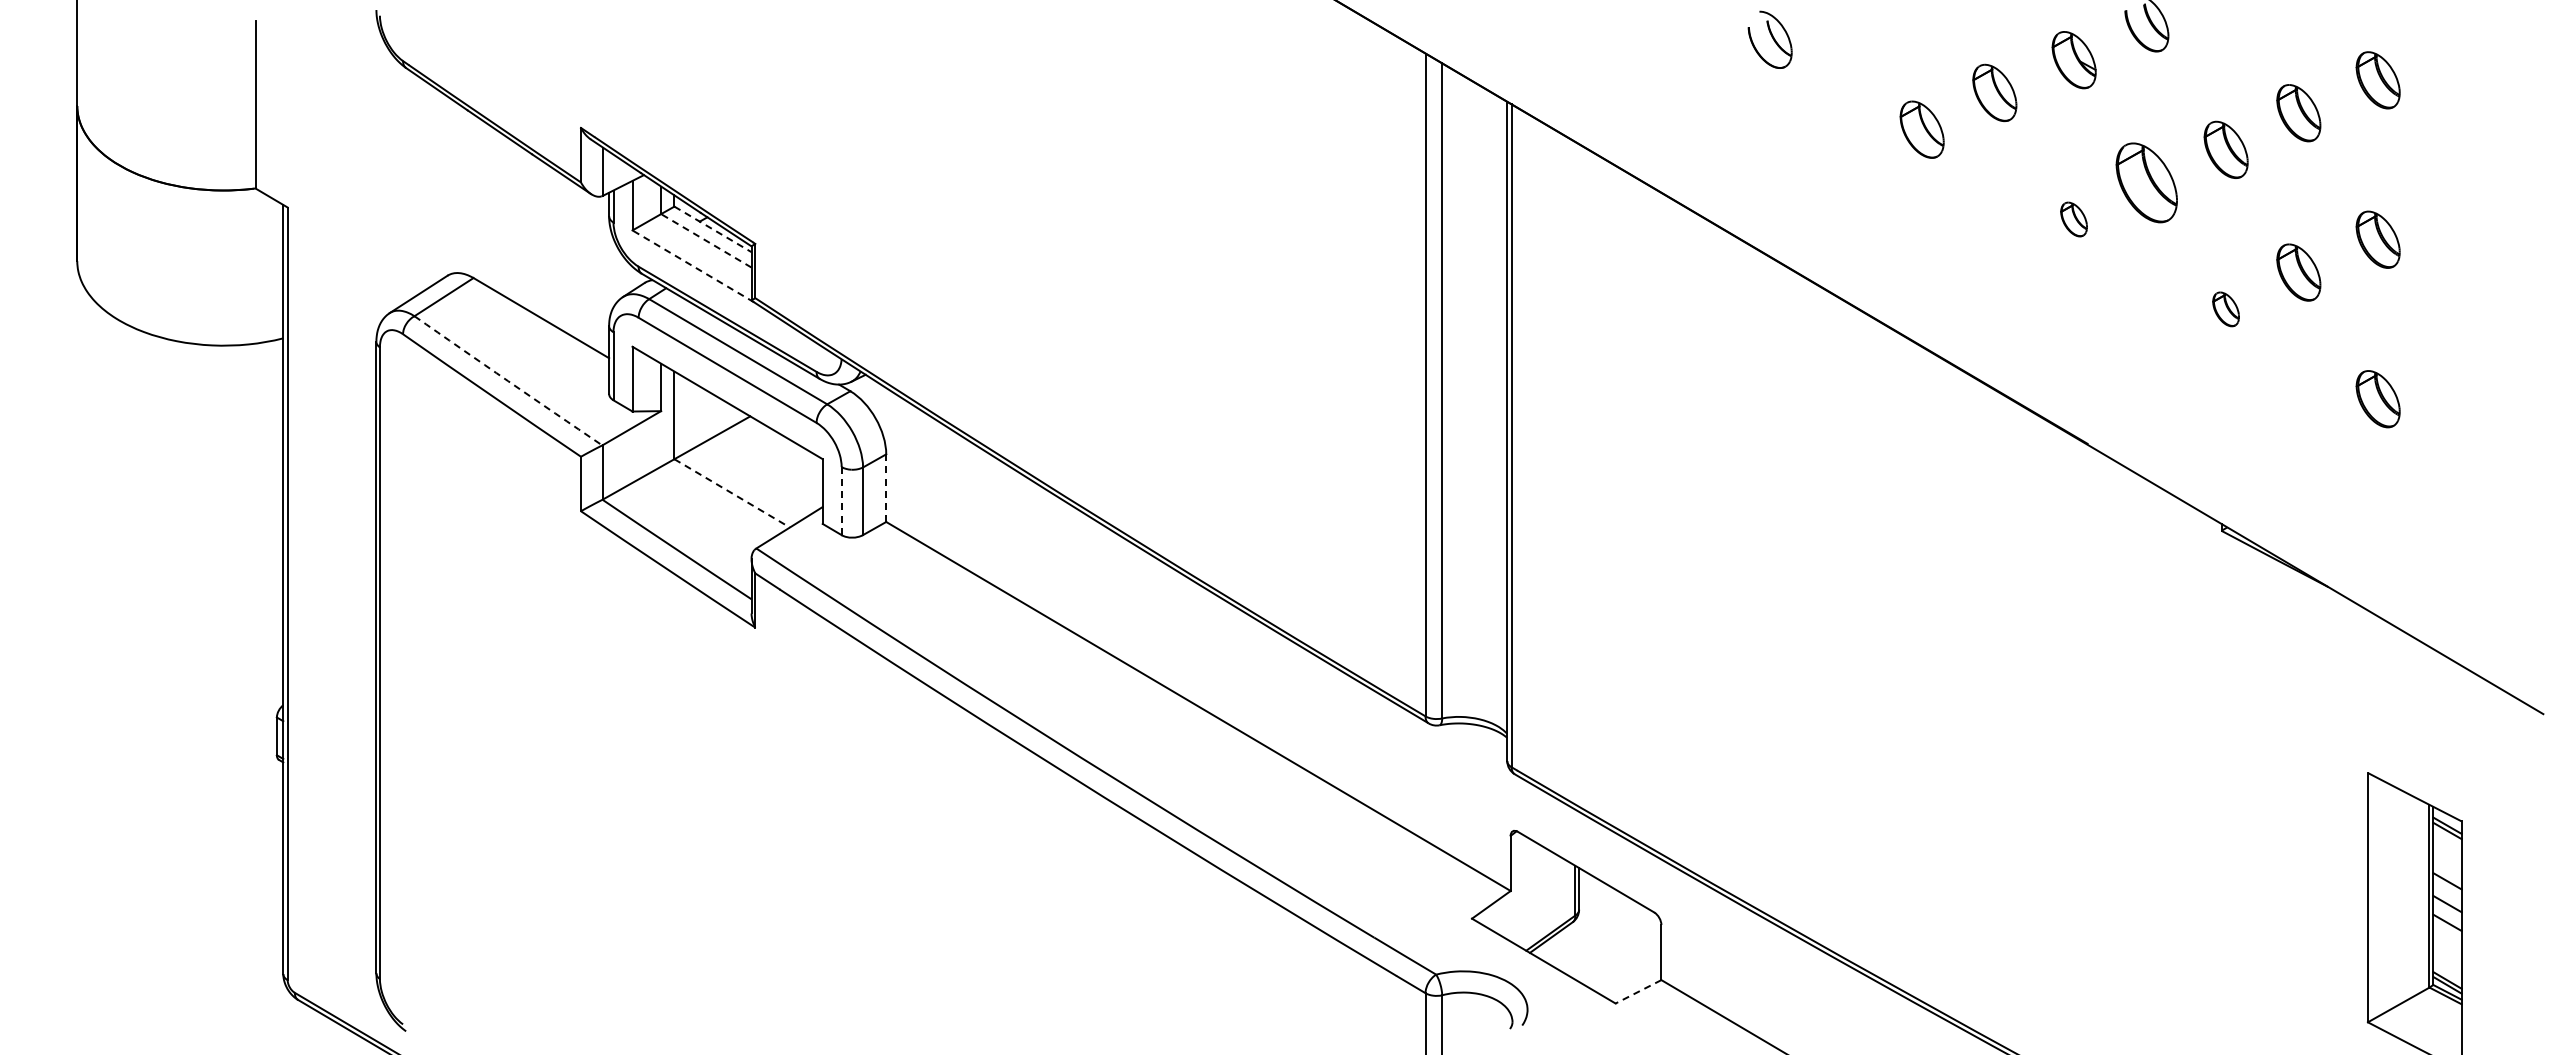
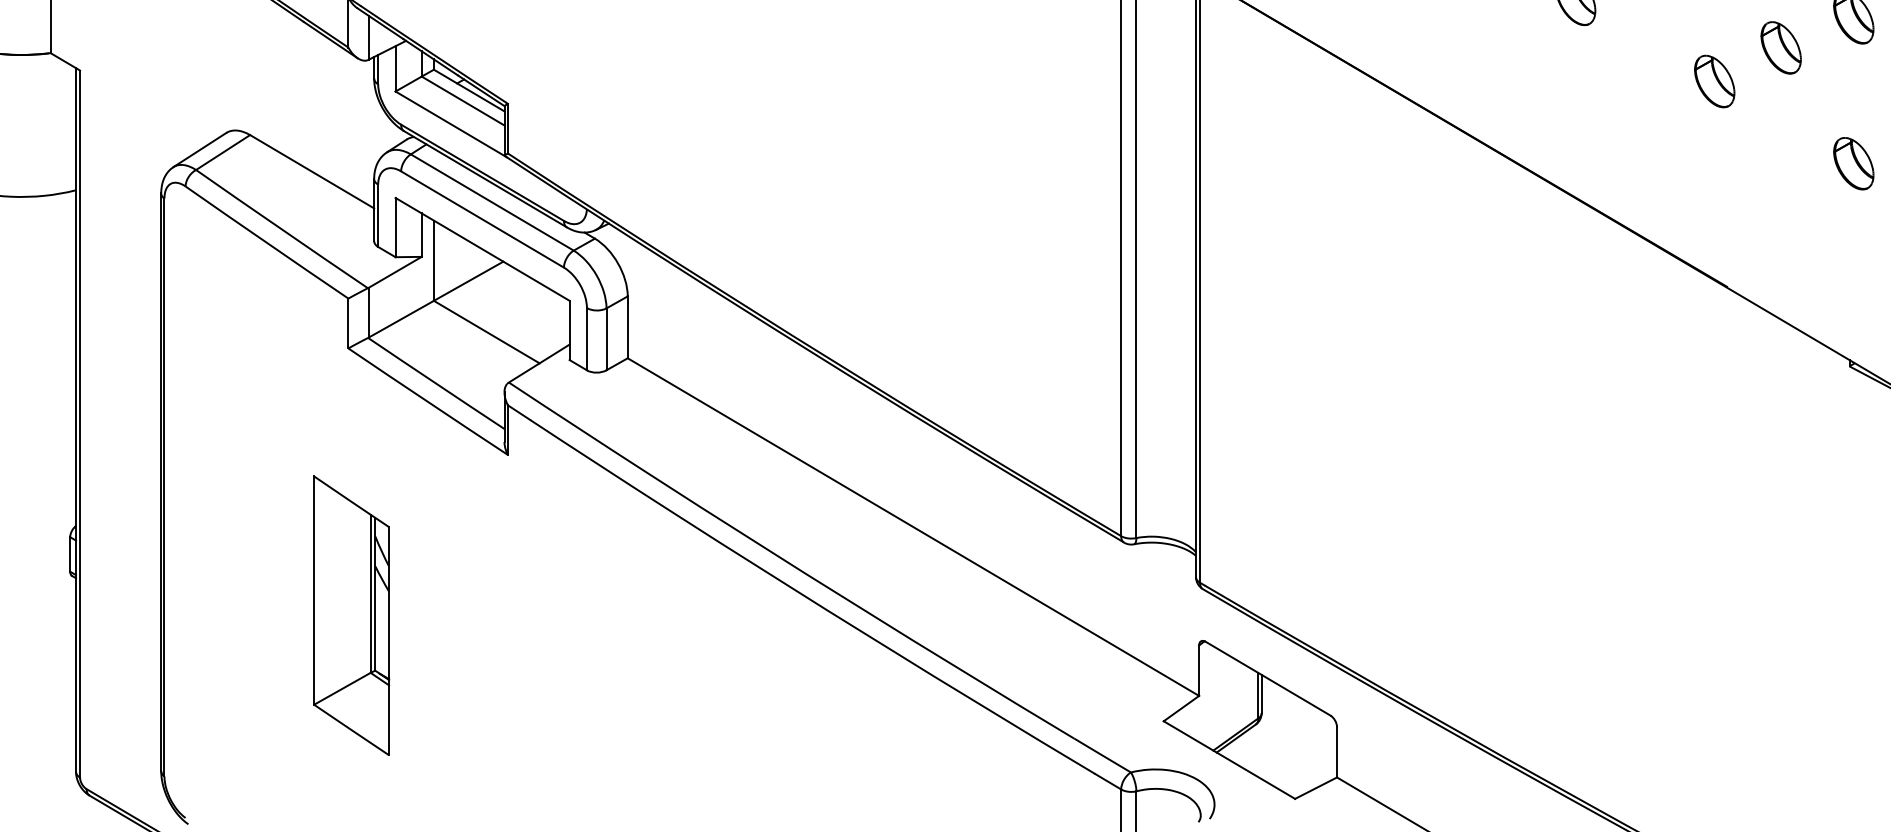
part: (2146, 182) -> (1780, 47), size x0.71
part: (2073, 219) -> (1714, 81), size x1.67
line: (712, 229) -> (468, 90), dashed -> solid
line: (706, 240) -> (463, 100), dashed -> solid
line: (693, 266) -> (451, 124), dashed -> solid
part: (2225, 309) -> (1853, 163), size x1.67
arc: (508, 381) -> (282, 229), dashed -> solid
line: (886, 488) -> (627, 327), dashed -> solid
line: (732, 493) -> (487, 332), dashed -> solid
line: (841, 501) -> (586, 339), dashed -> solid
part: (584, 803) -> (351, 615), added
line: (1638, 991) -> (1316, 787), dashed -> solid

